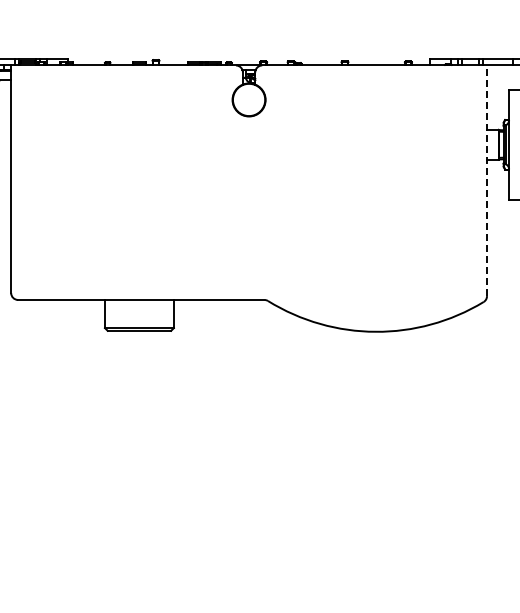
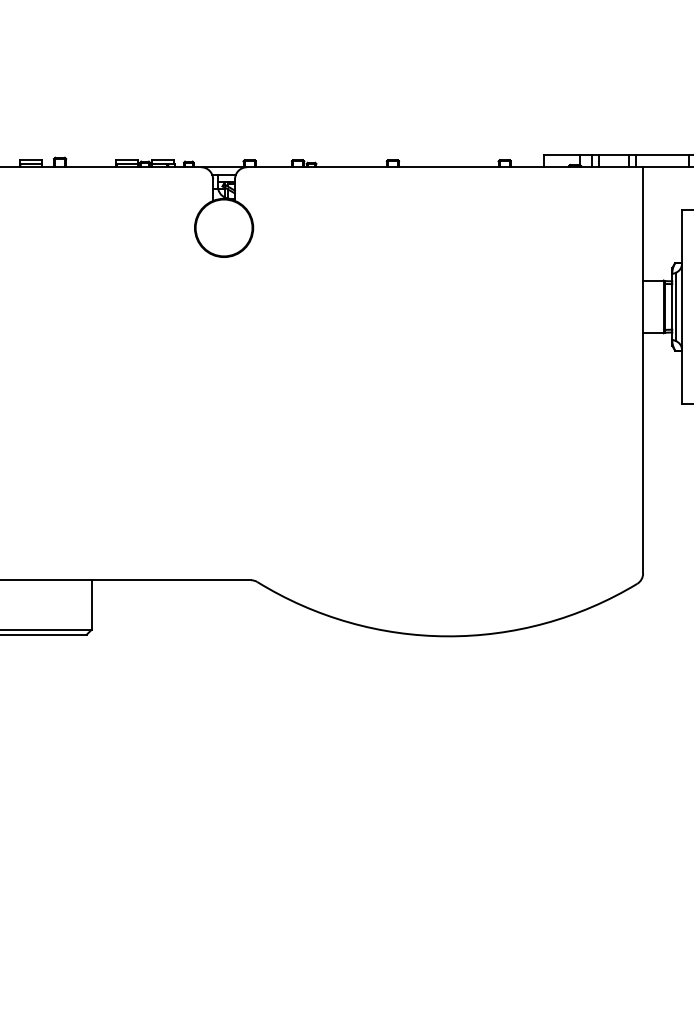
line: (487, 180) -> (643, 369), dashed -> solid

